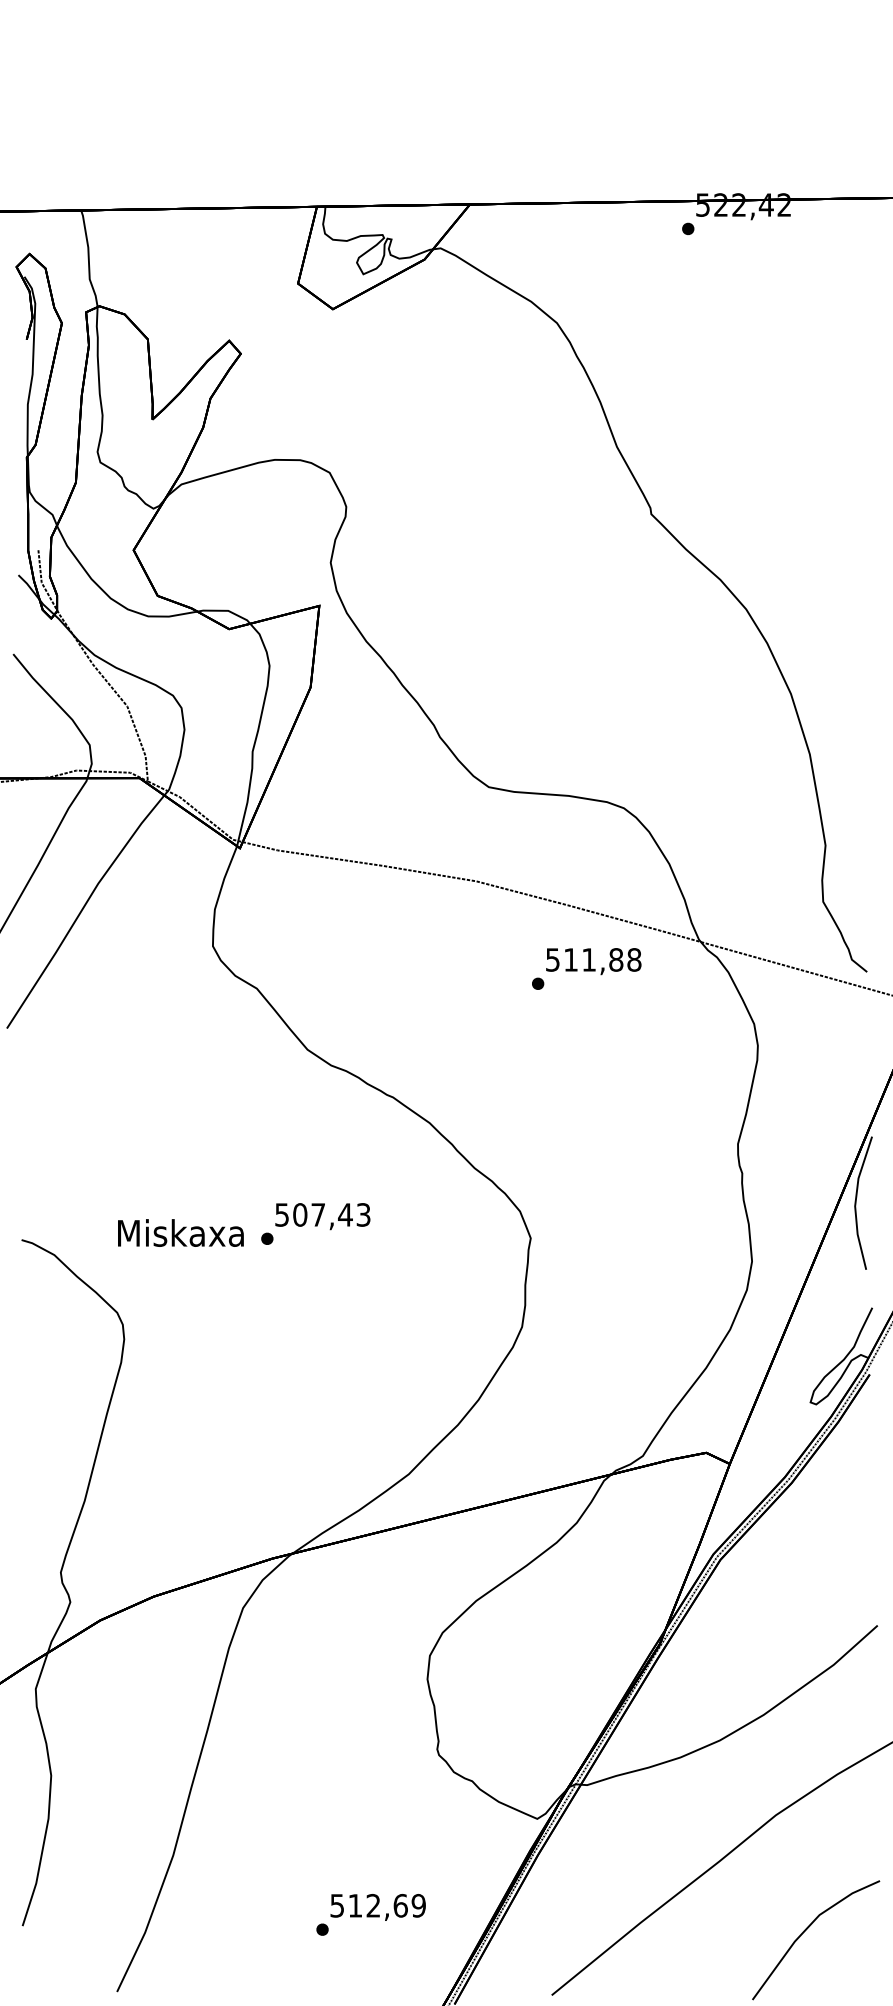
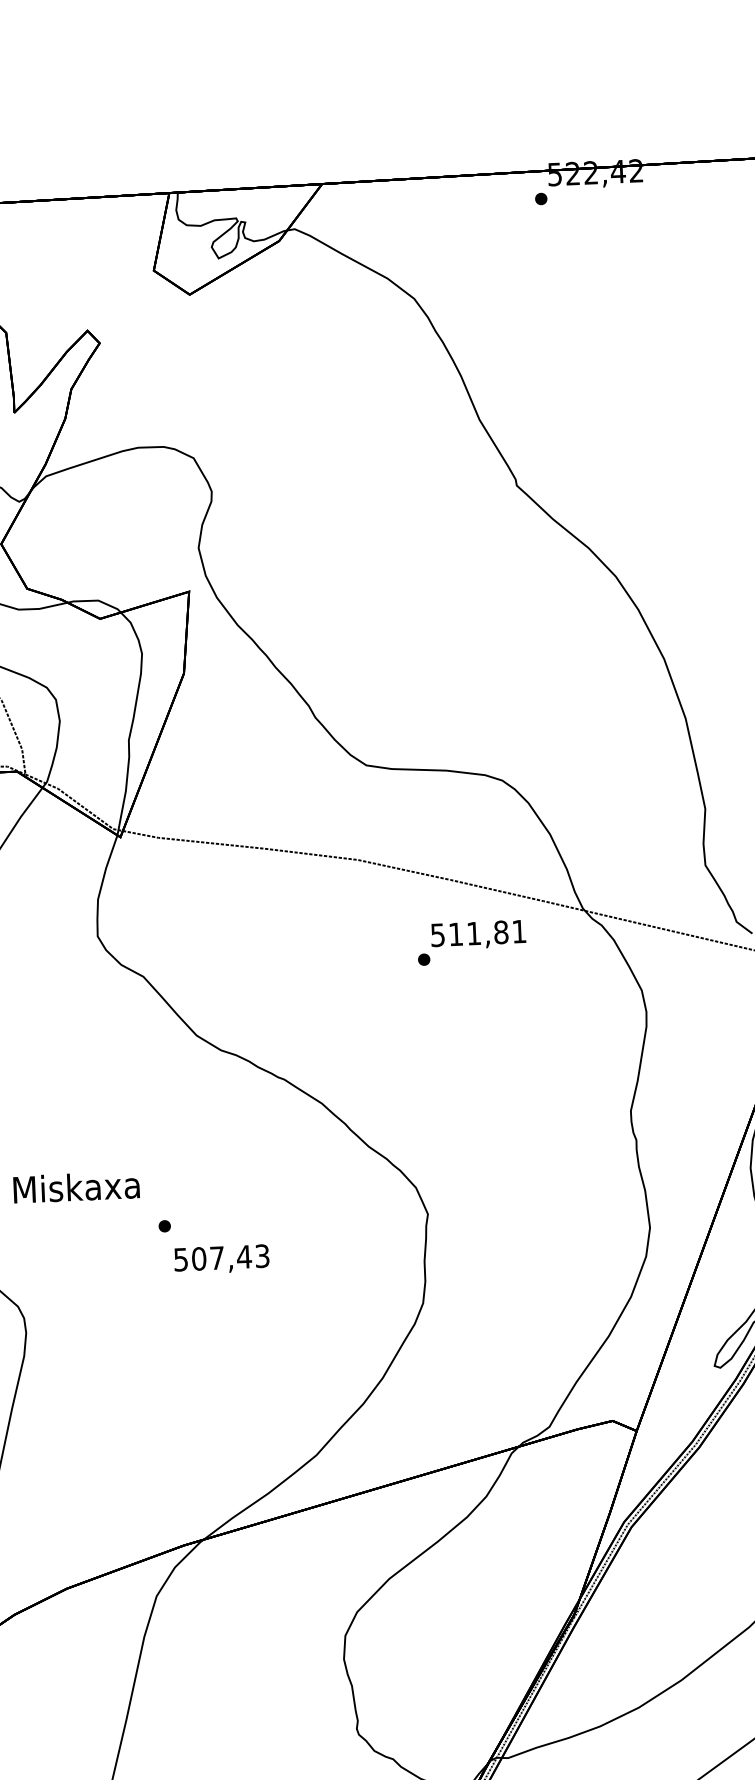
text: (634, 959) -> (519, 931), 511,88 -> 511,81
text: (322, 1216) -> (221, 1259), moved
text: (180, 1232) -> (76, 1186), moved

